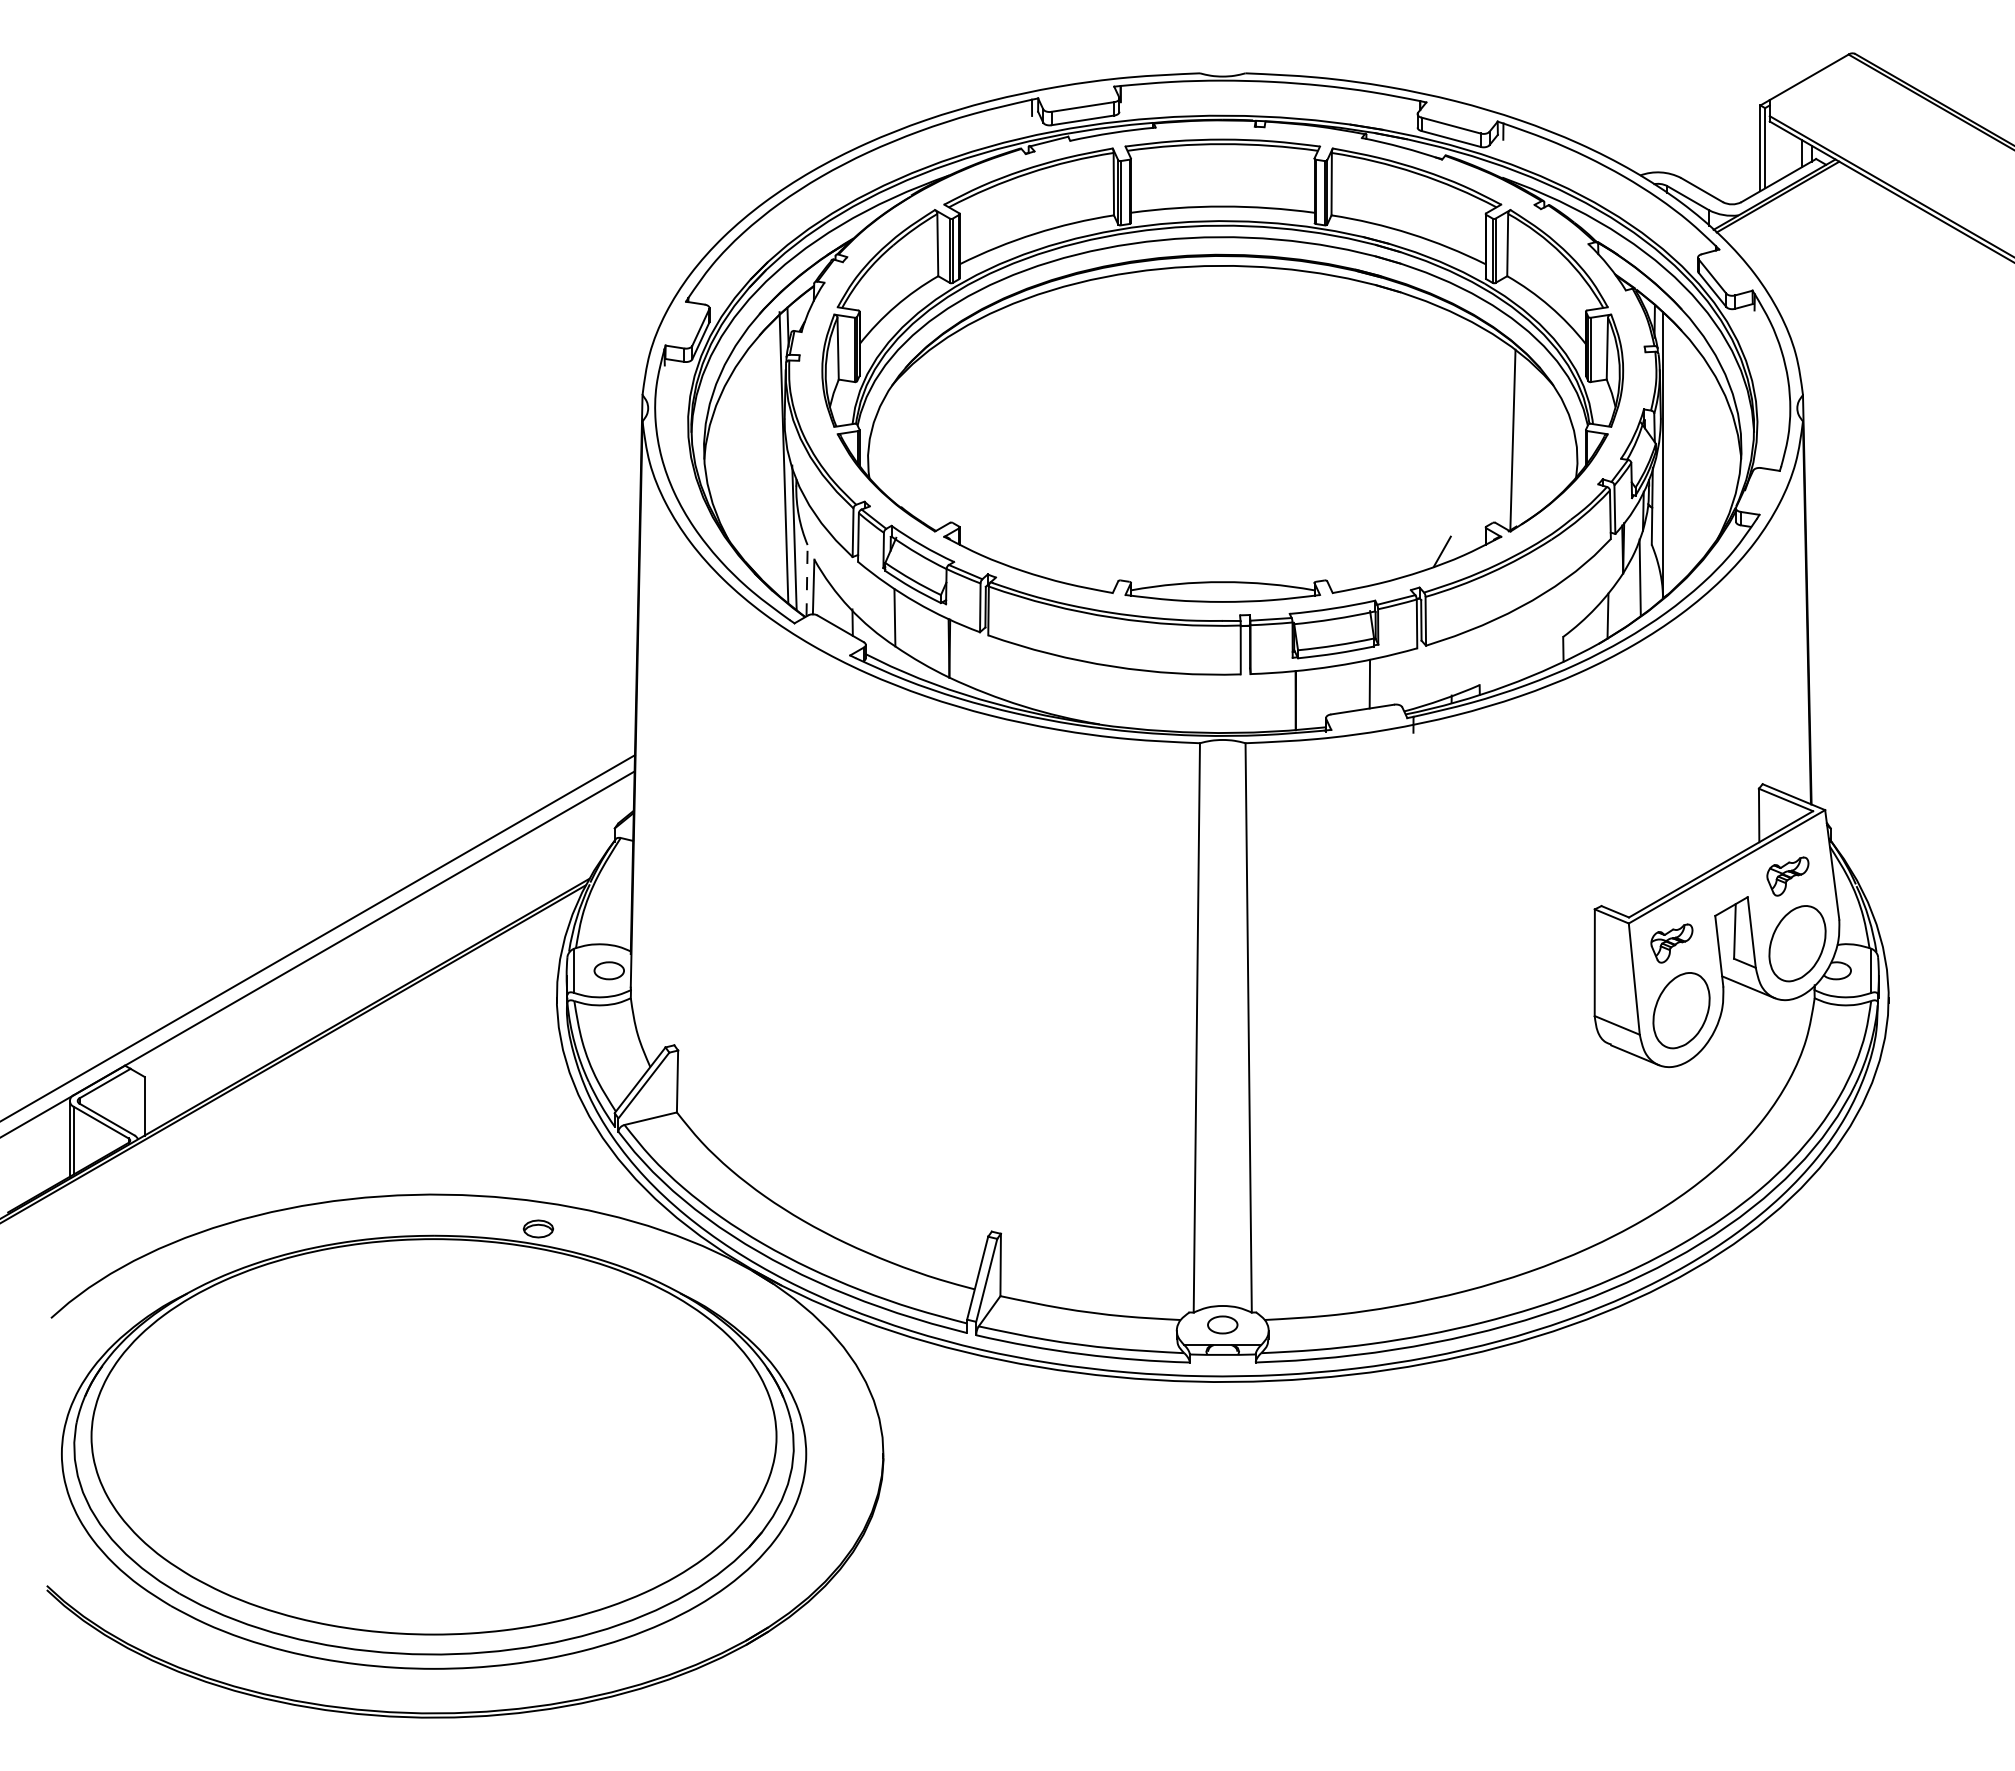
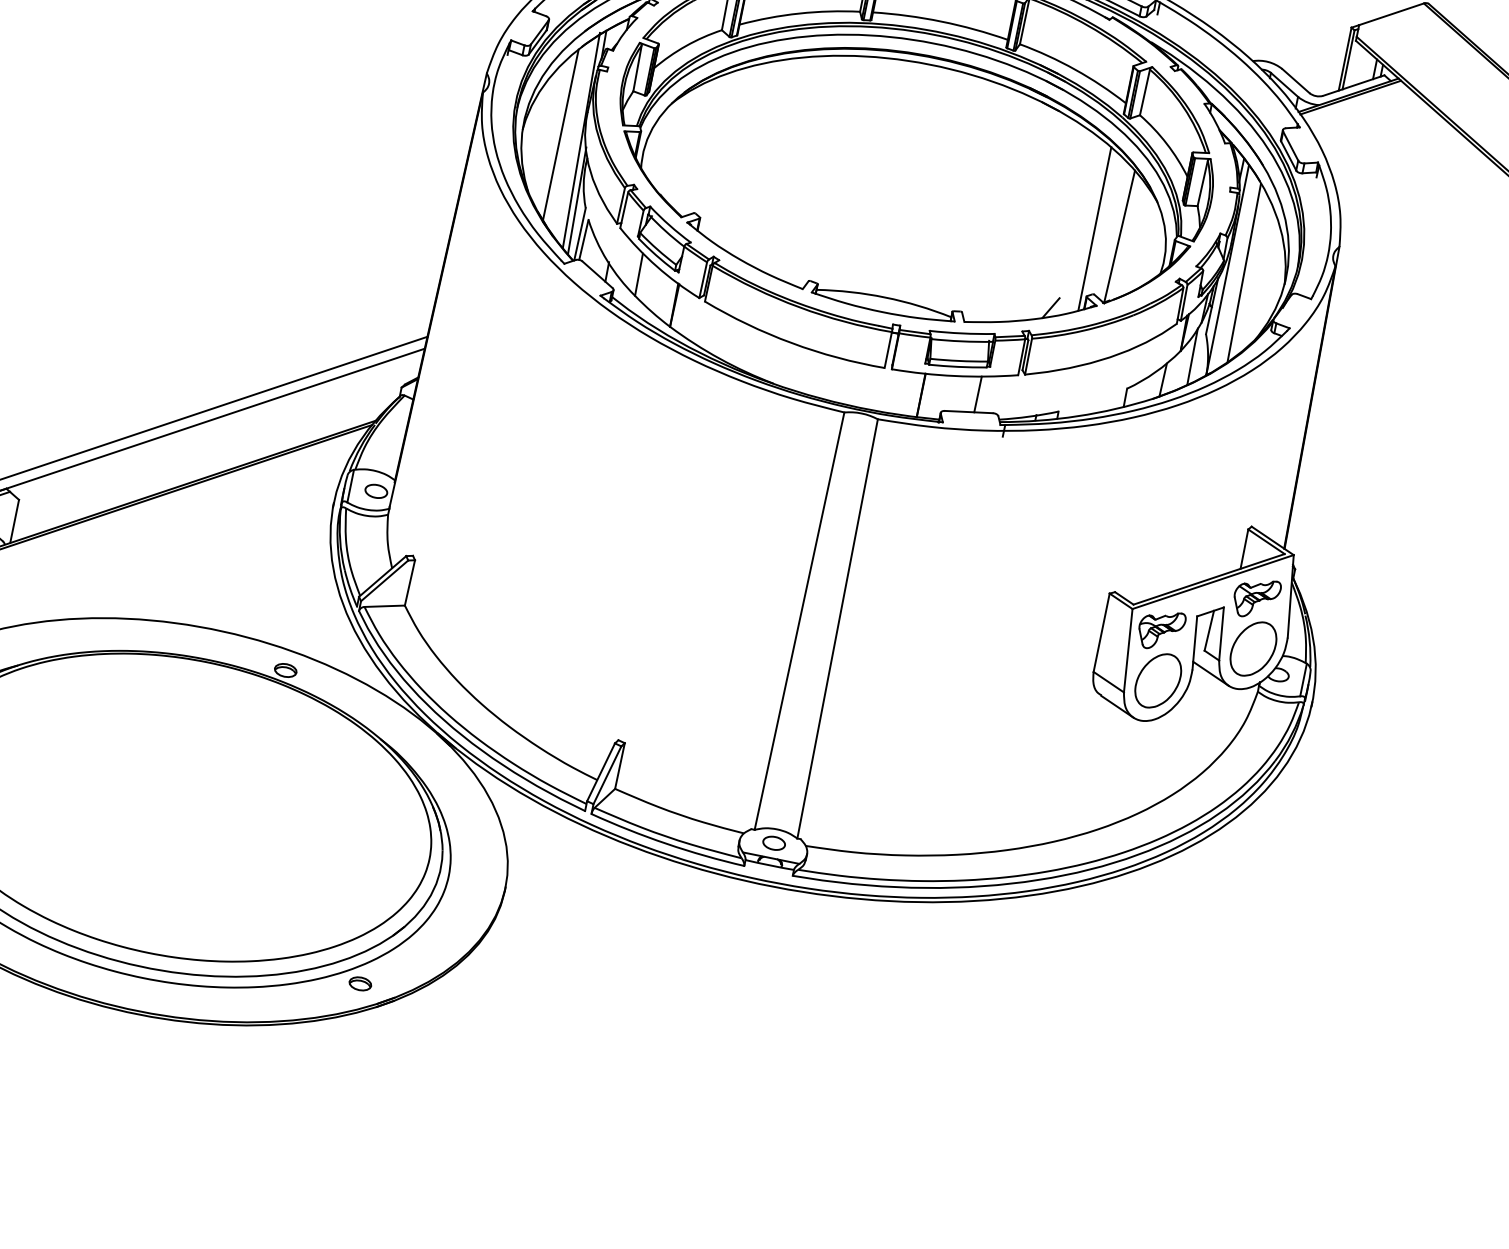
line: (1478, 436) -> (1094, 228), added
line: (1685, 454) -> (1244, 272), added
line: (755, 455) -> (560, 134), added
line: (807, 580) -> (580, 234), dashed -> solid
part: (1787, 876) -> (1256, 598), size x1.43
part: (1671, 943) -> (1160, 630), size x1.43
part: (718, 1618) -> (359, 983), added

